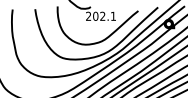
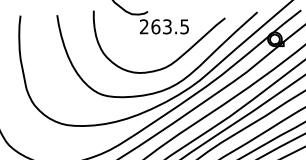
text: (104, 15) -> (170, 25), 202.1 -> 263.5

